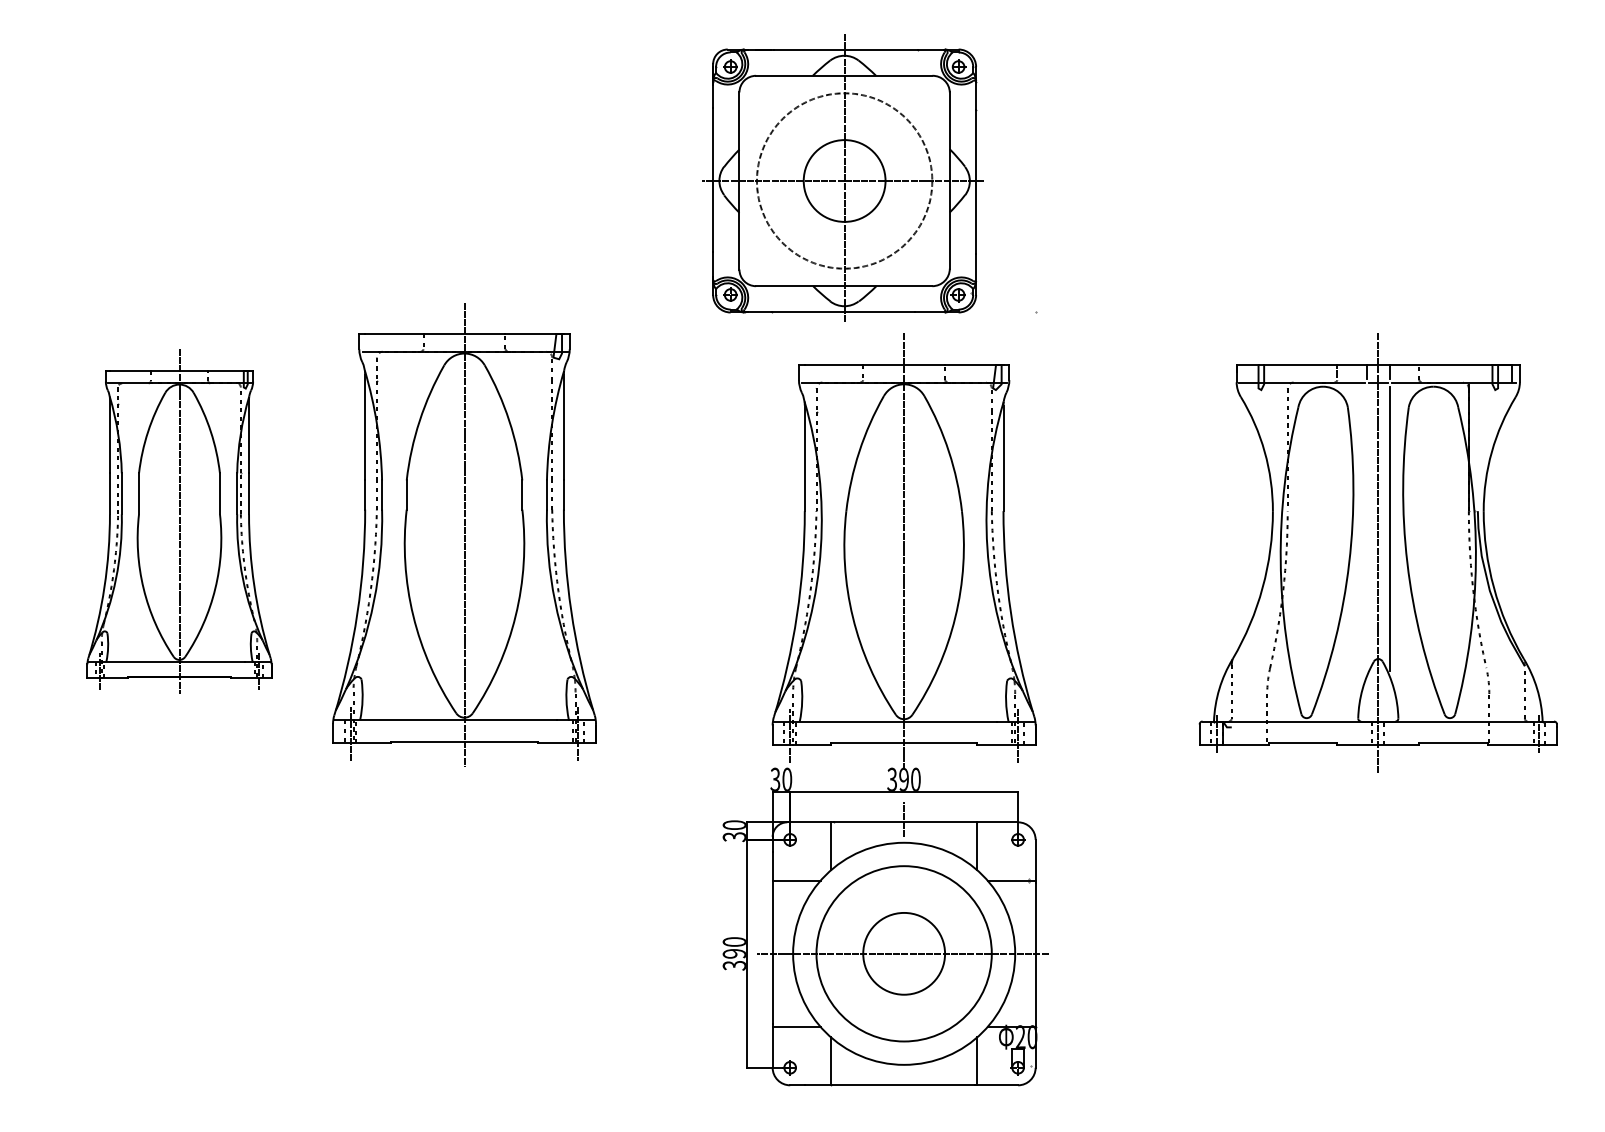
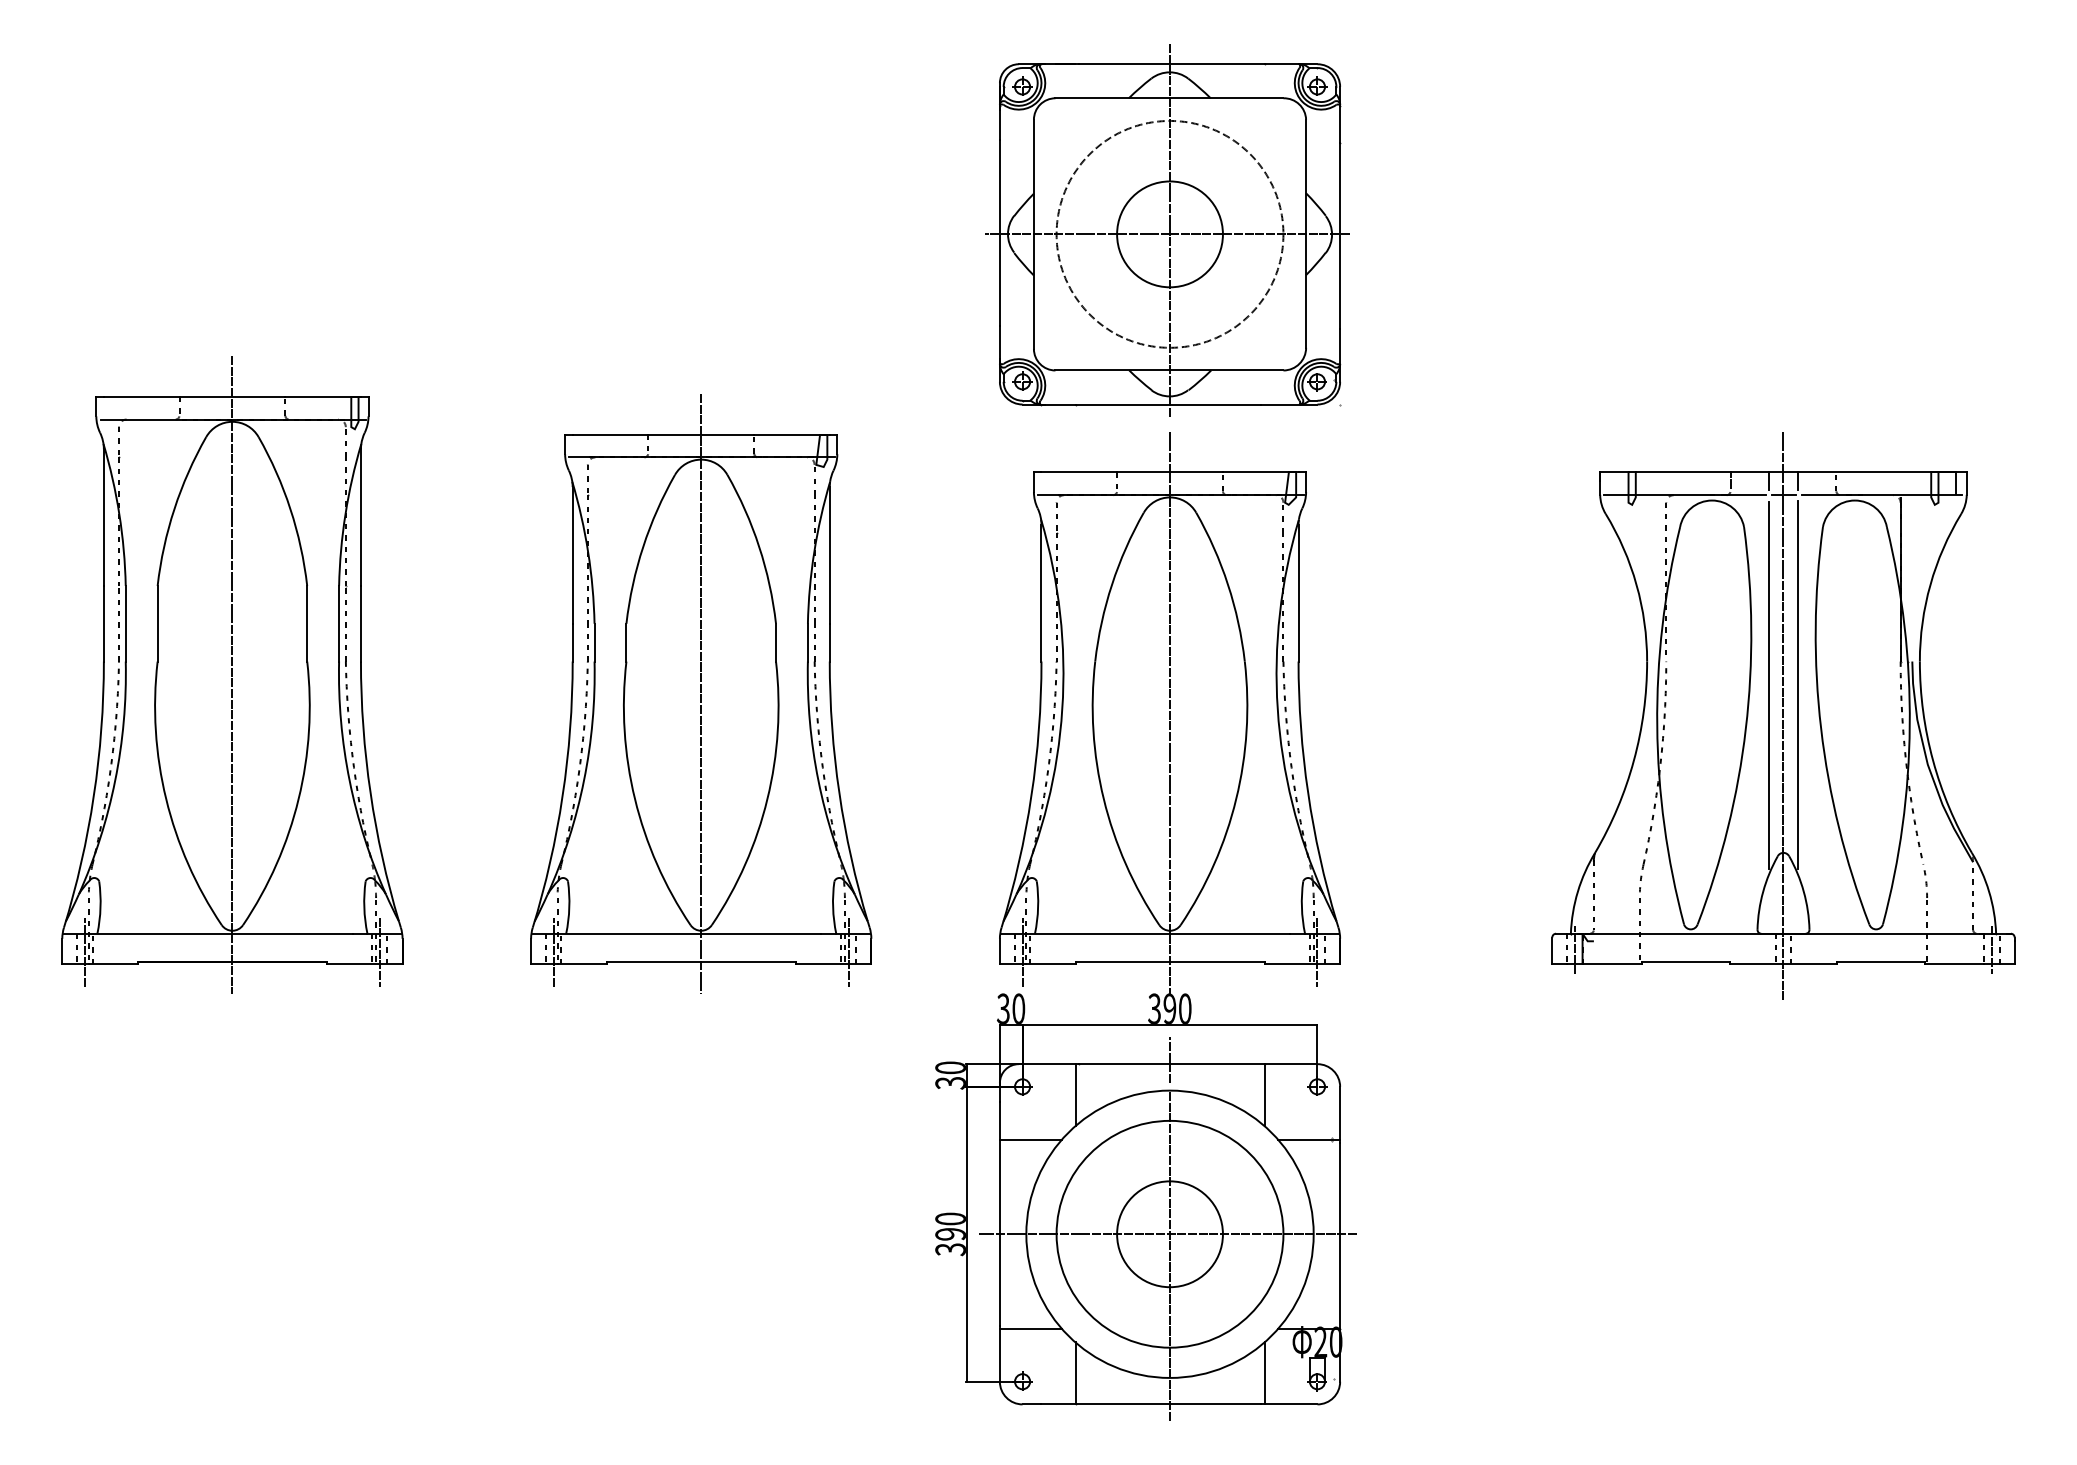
part: (842, 178) -> (1167, 230), moved
part: (179, 521) -> (232, 674), size x1.43
line: (1366, 529) -> (1768, 685), added
part: (464, 534) -> (701, 693), moved
line: (904, 970) -> (1170, 1255), added

